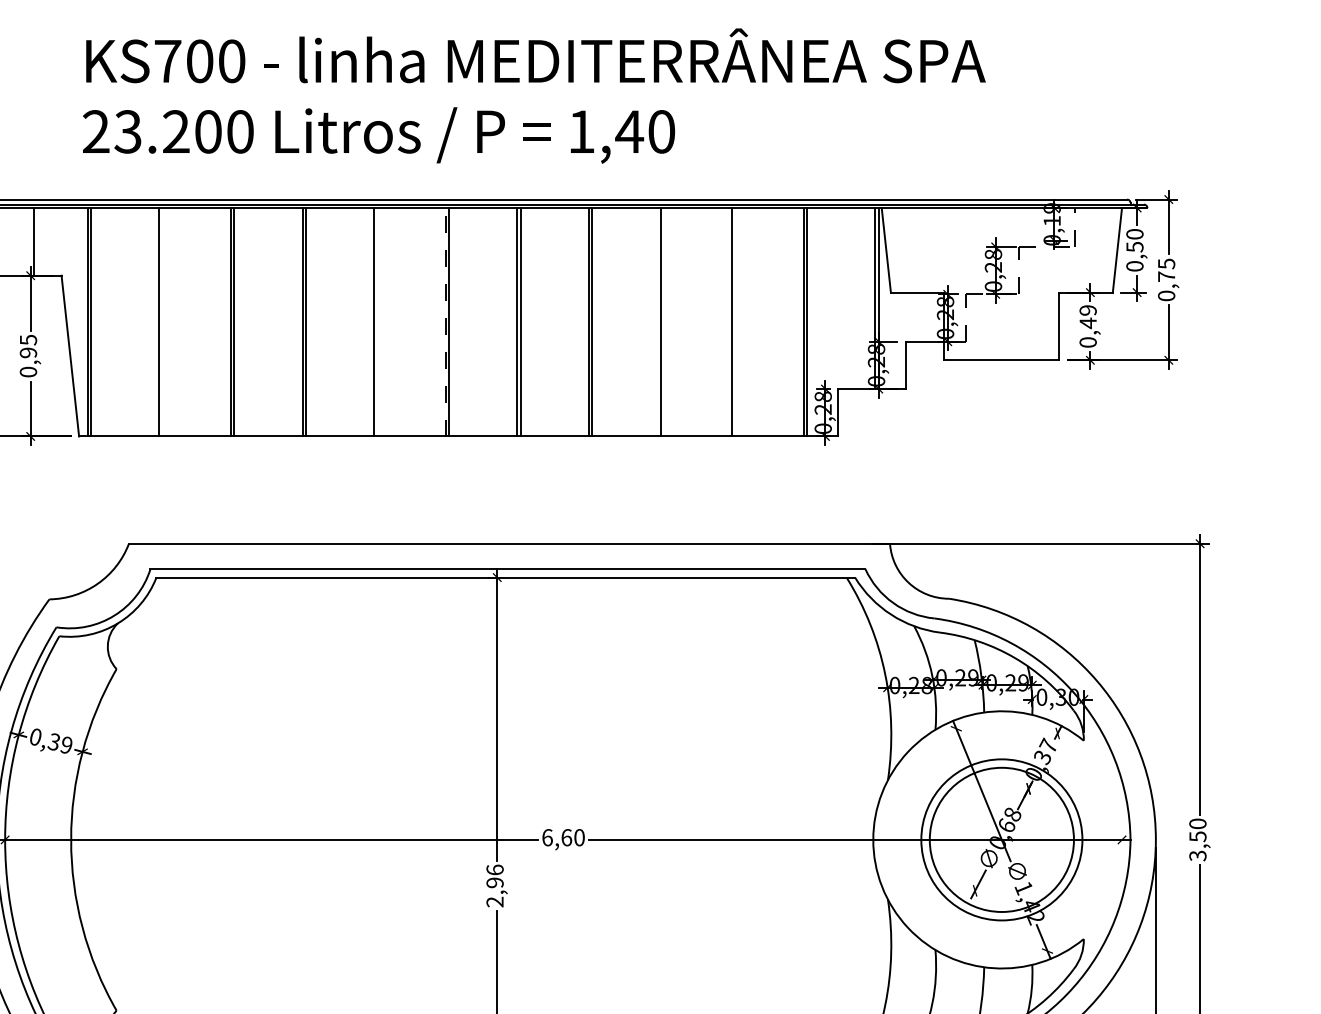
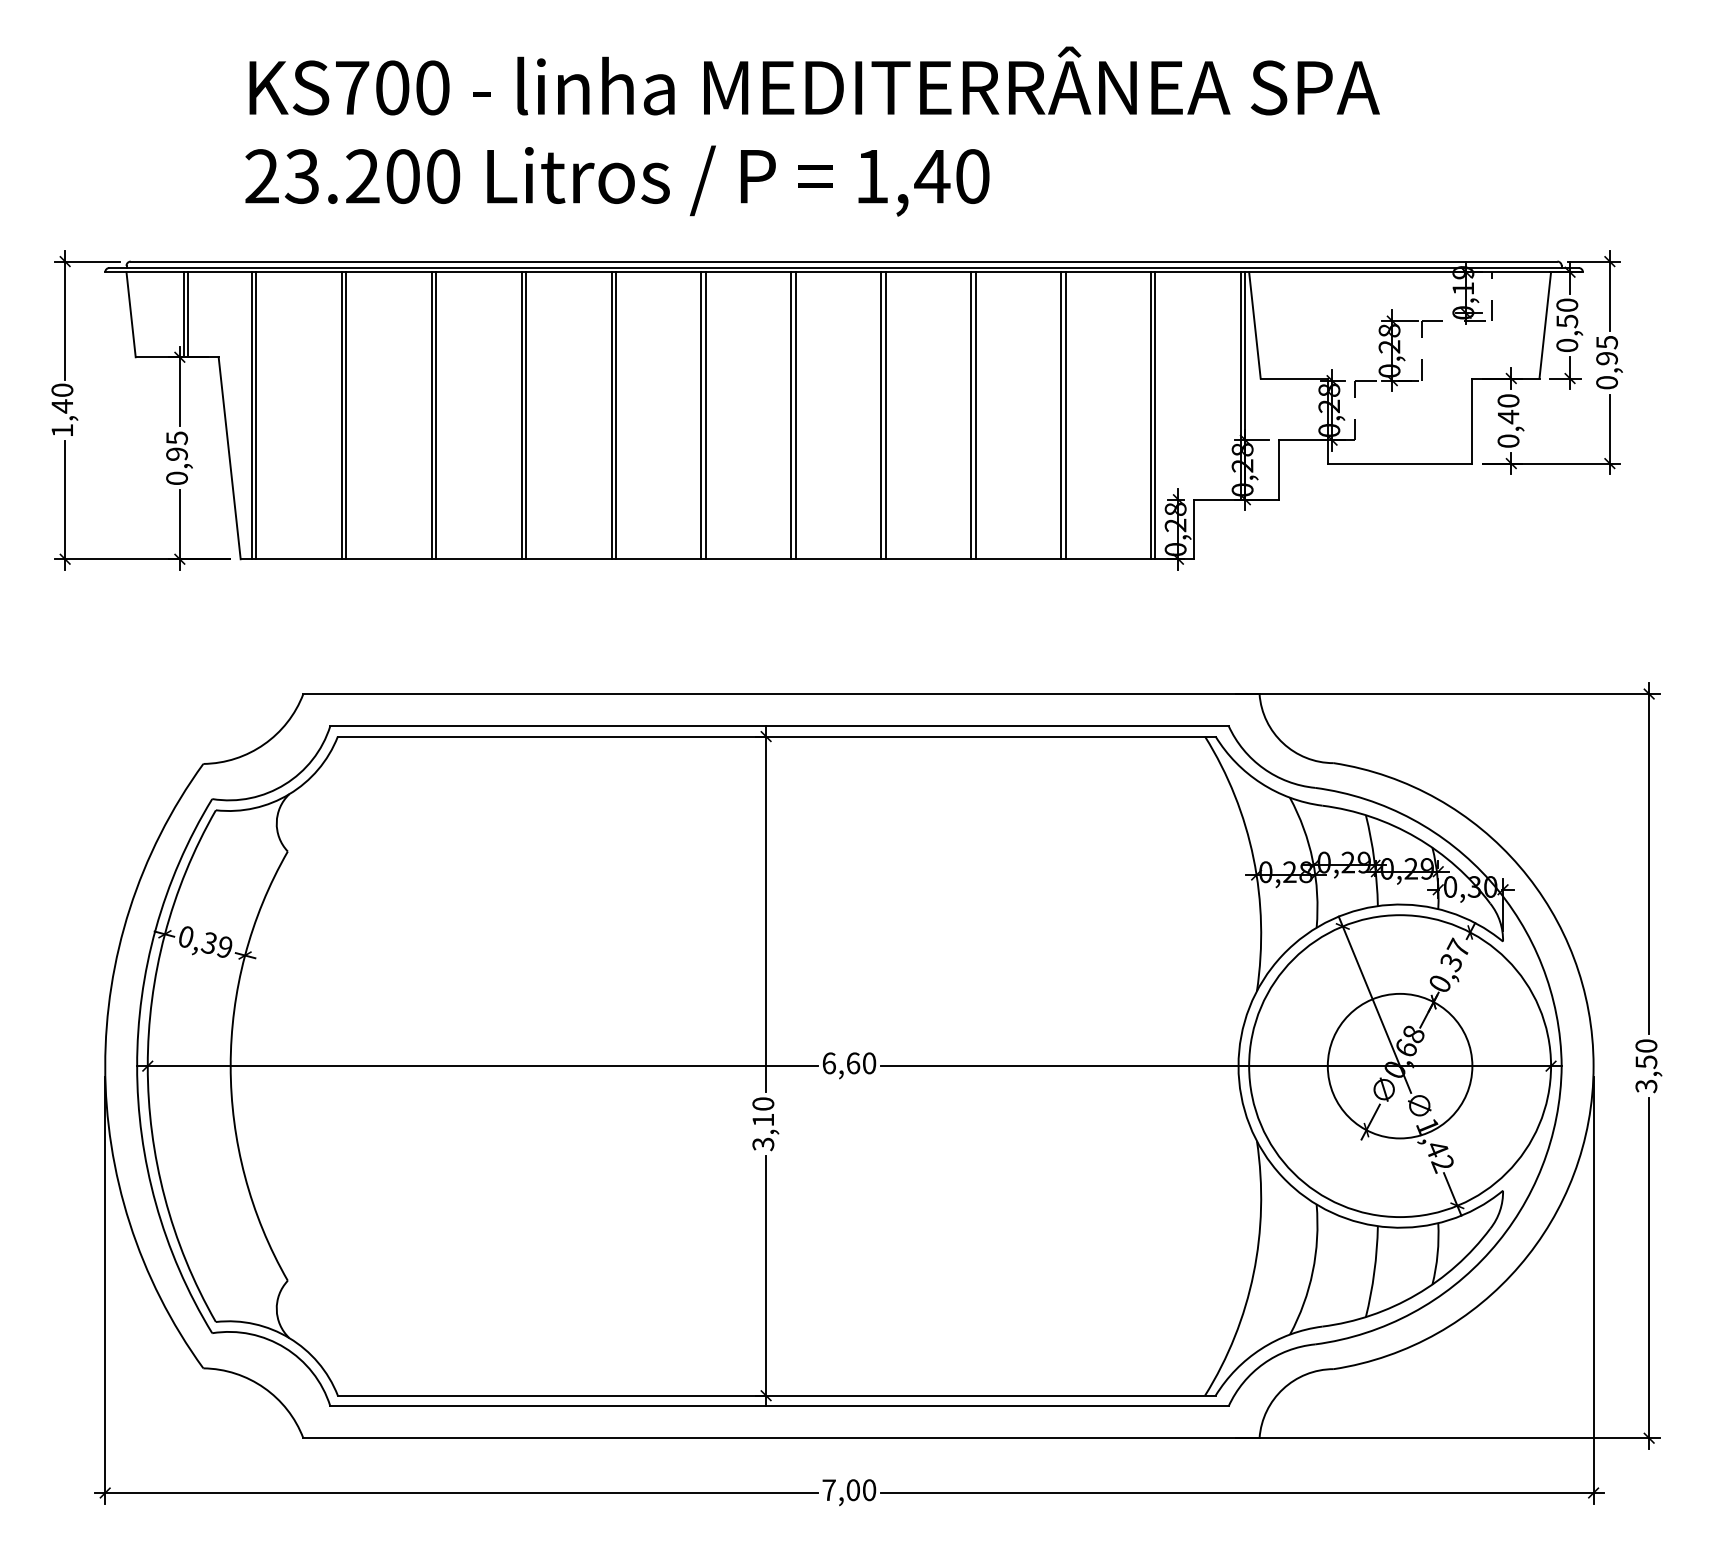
line: (37, 241) -> (188, 314), added
text: (1166, 276) -> (1606, 358), 0,75 -> 0,95
text: (1088, 310) -> (1508, 400), 0,49 -> 0,40
line: (162, 322) -> (345, 415), added
line: (377, 322) -> (615, 415), added
line: (445, 322) -> (701, 415), dashed -> solid
line: (663, 322) -> (975, 415), added
line: (735, 322) -> (1065, 415), added
circle: (1001, 839) -> (1399, 1065), size x0.71
circle: (1002, 840) -> (1400, 1066), size x1.67
text: (495, 886) -> (763, 1124), 2,96 -> 3,10

